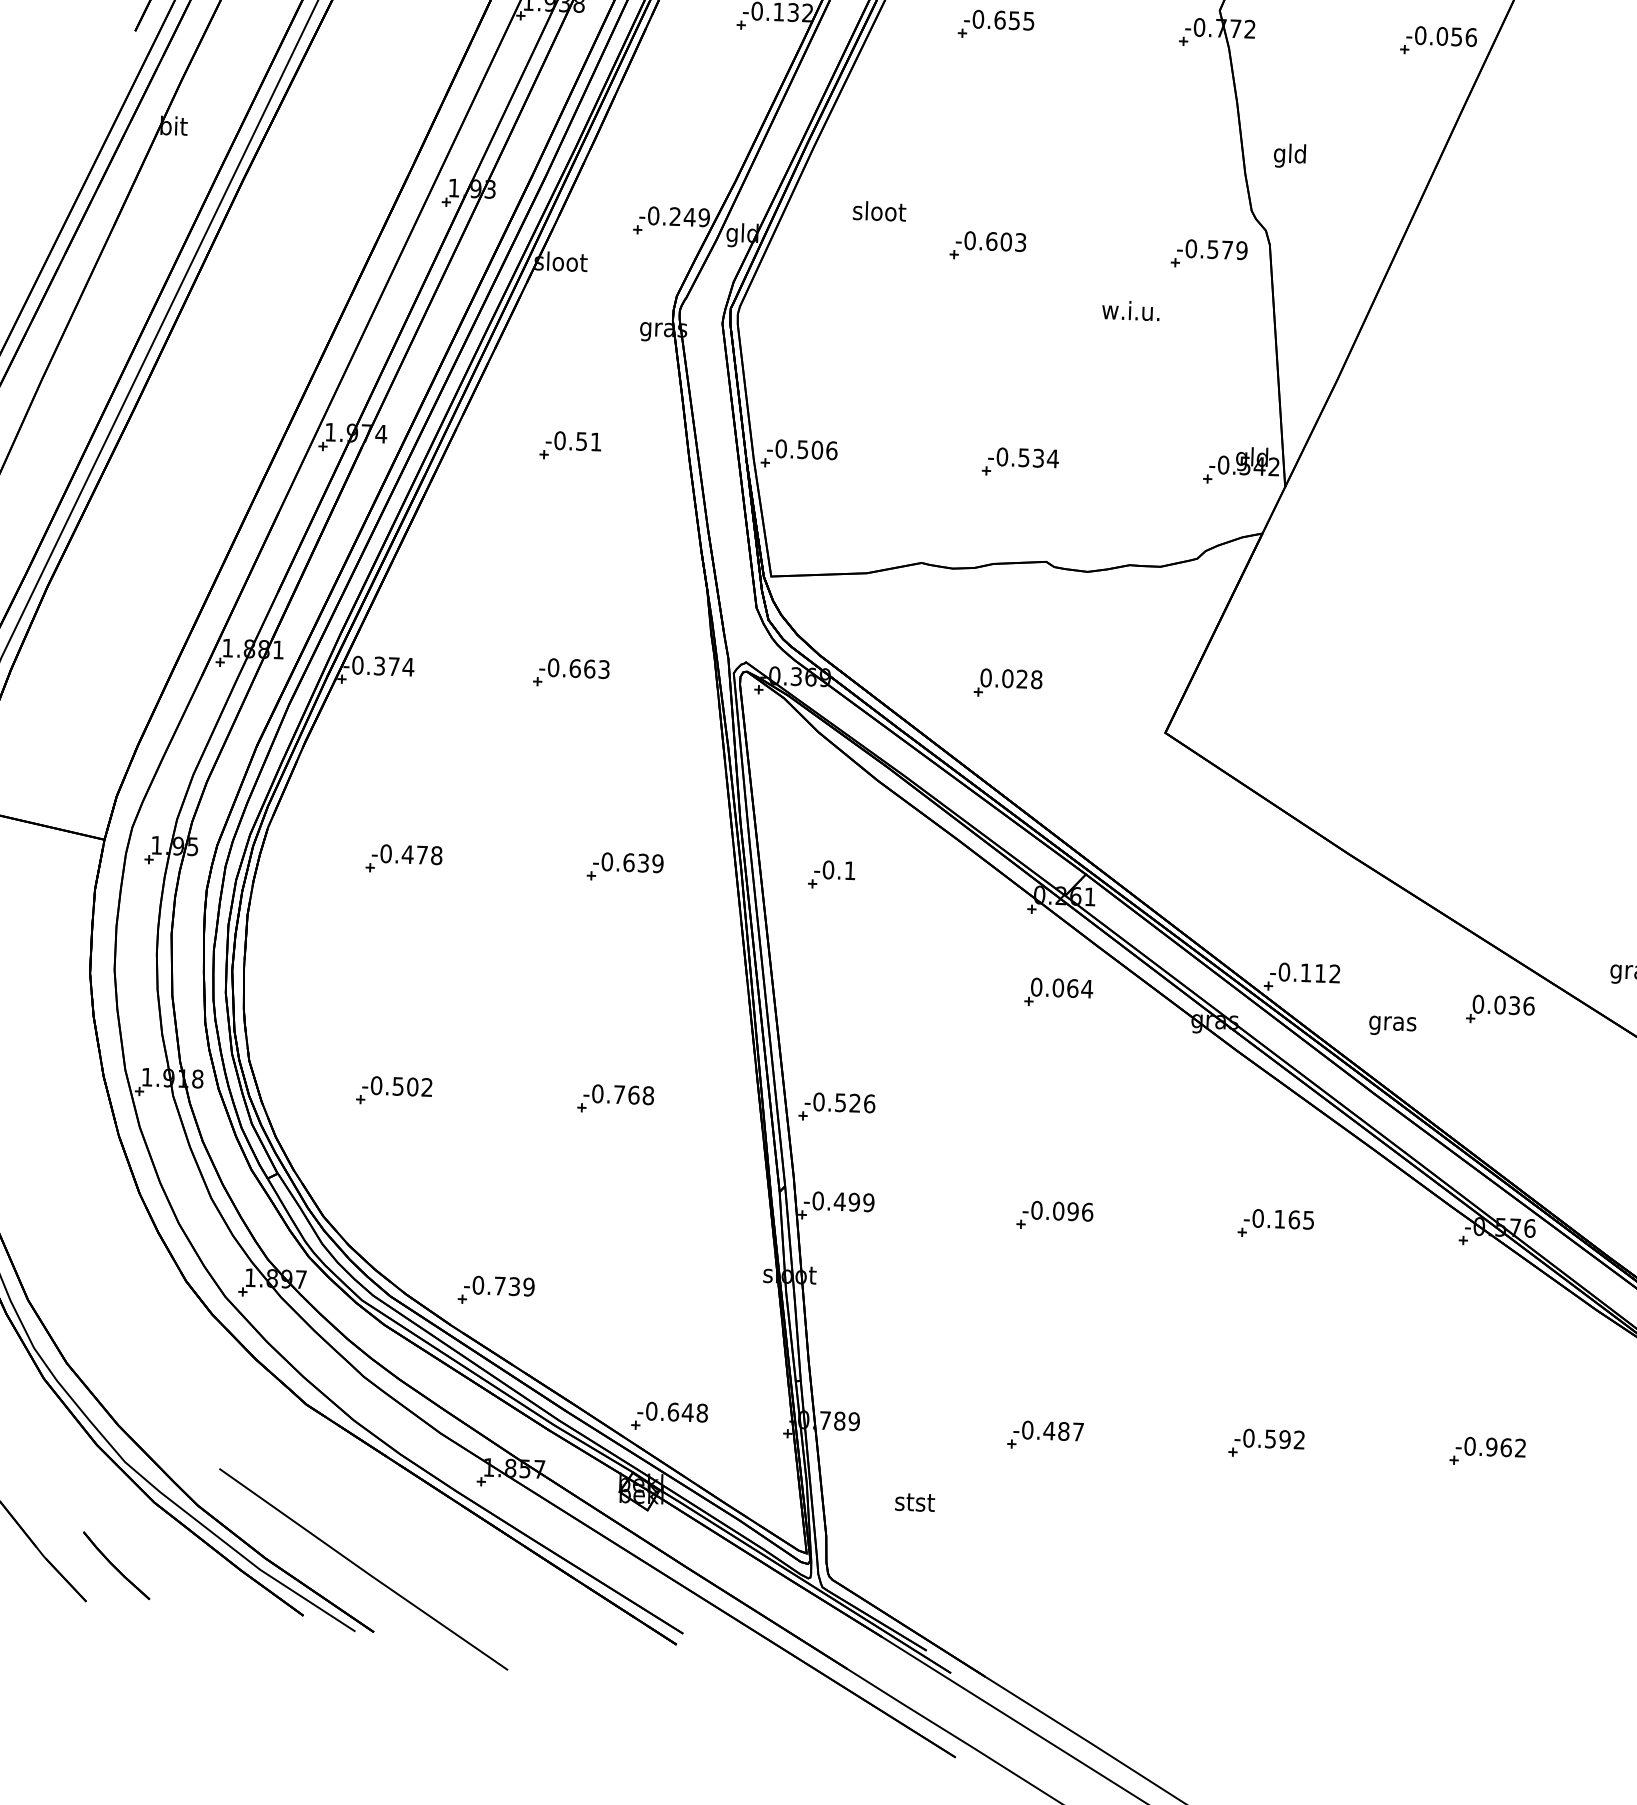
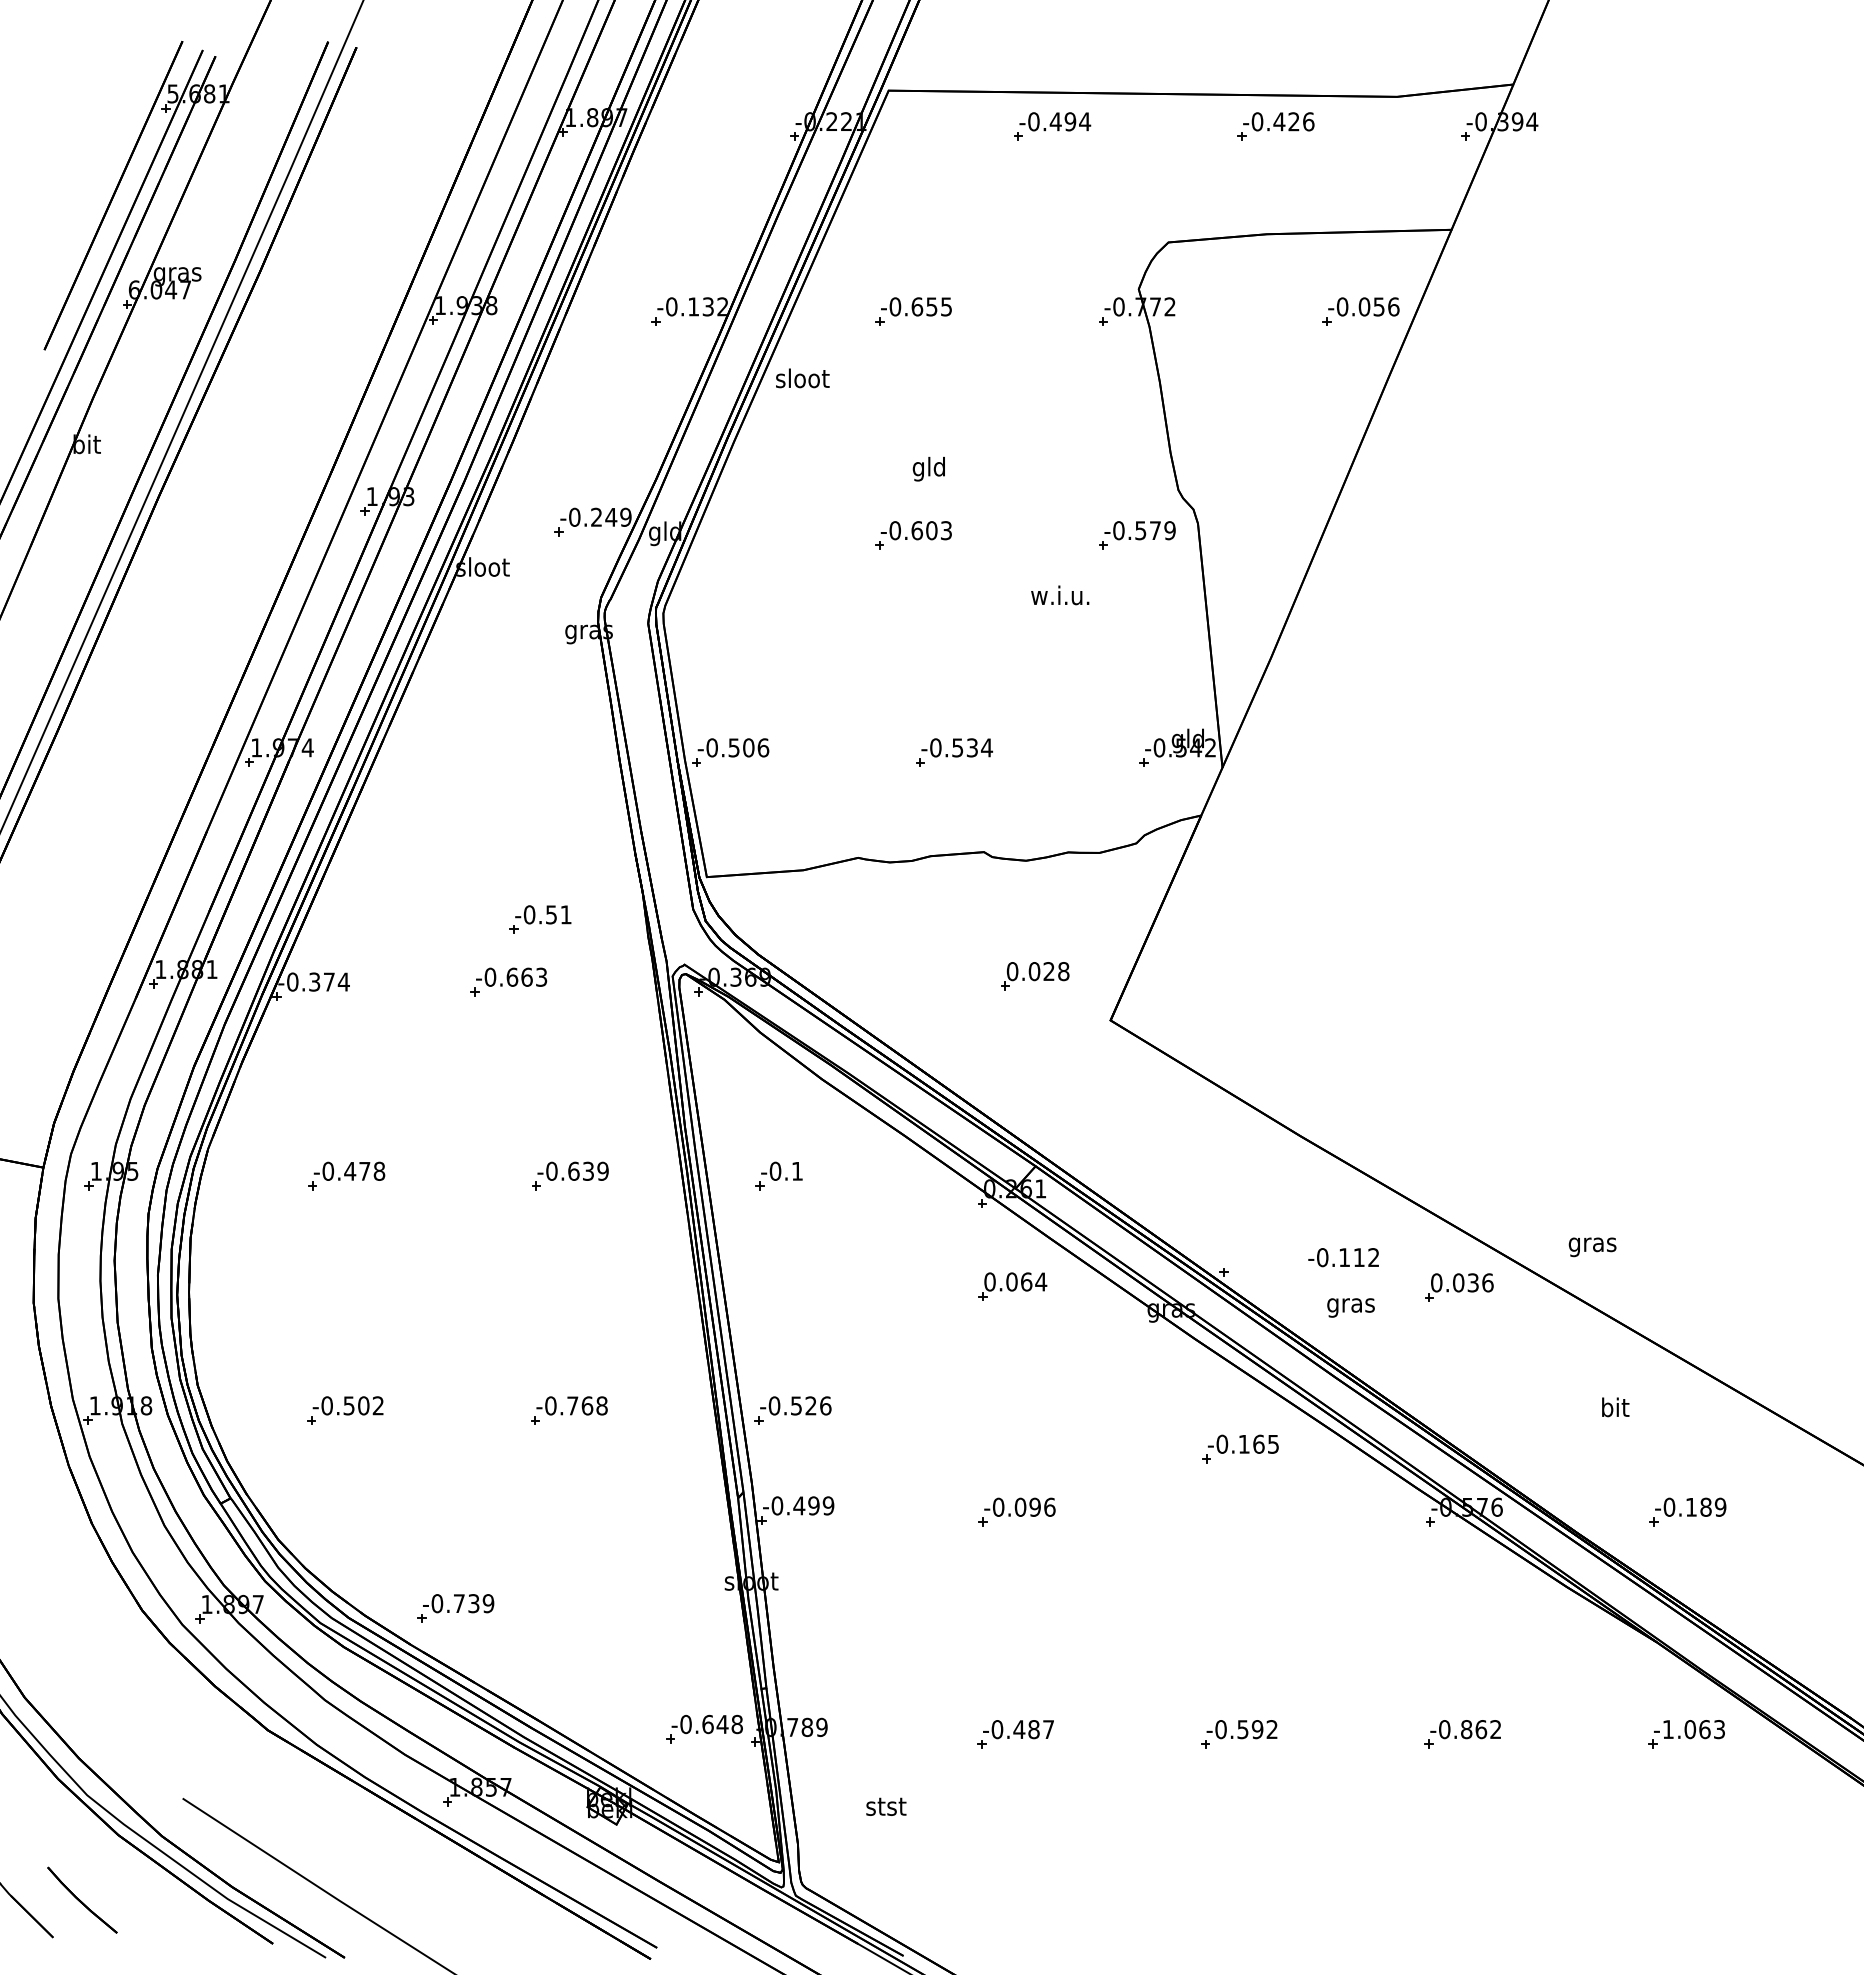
text: (1289, 156) -> (928, 469), moved
text: (879, 211) -> (802, 378), moved
part: (570, 445) -> (540, 919), moved
part: (1008, 683) -> (1035, 976), moved
text: (1305, 972) -> (1343, 1257), moved
part: (1276, 1223) -> (1240, 1448), moved
part: (669, 1415) -> (704, 1728), moved
text: (1491, 1447) -> (1466, 1729), -0.962 -> -0.862

